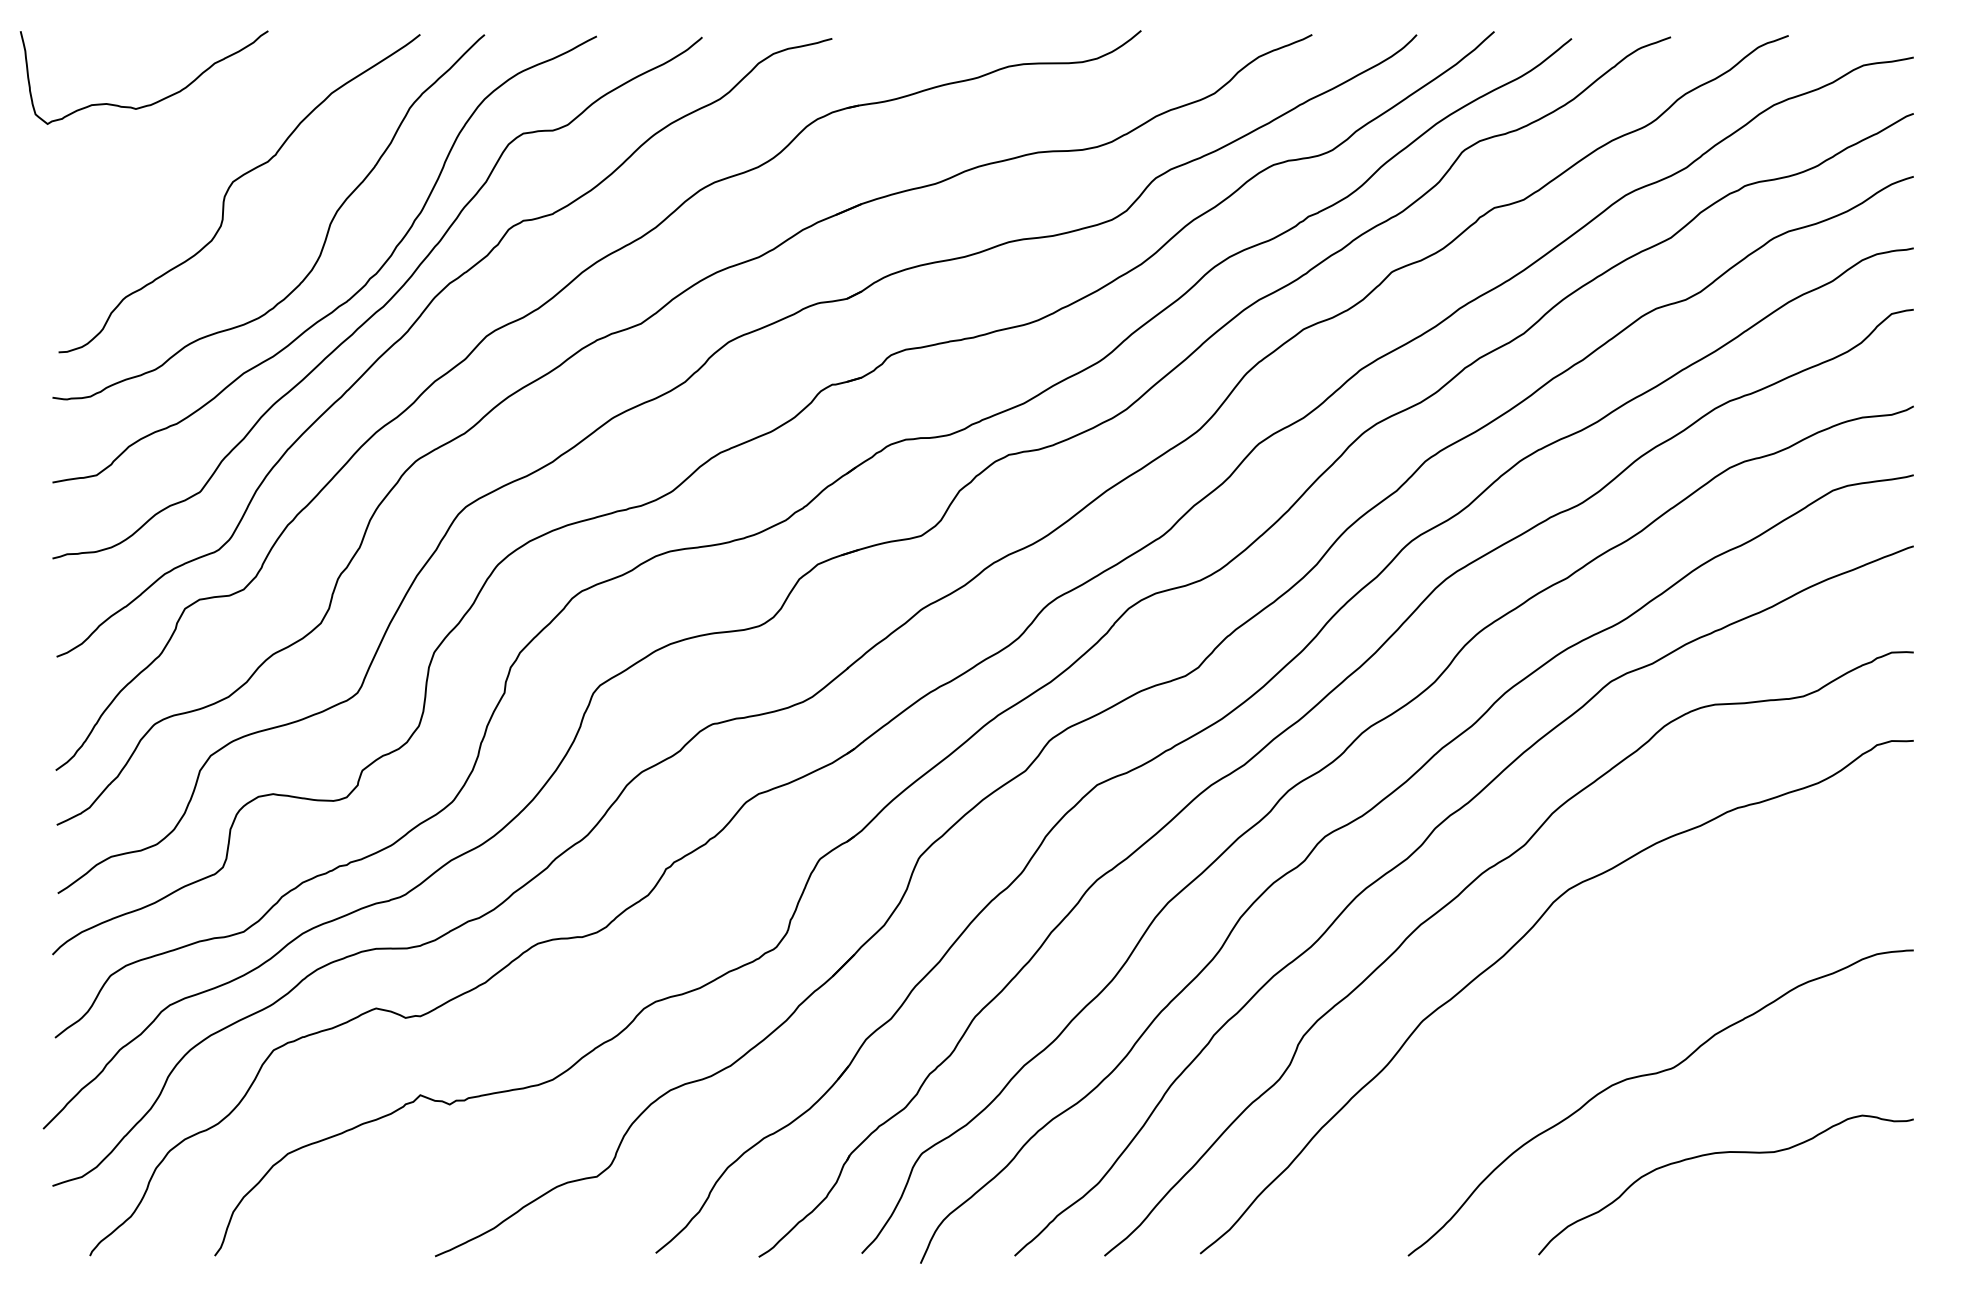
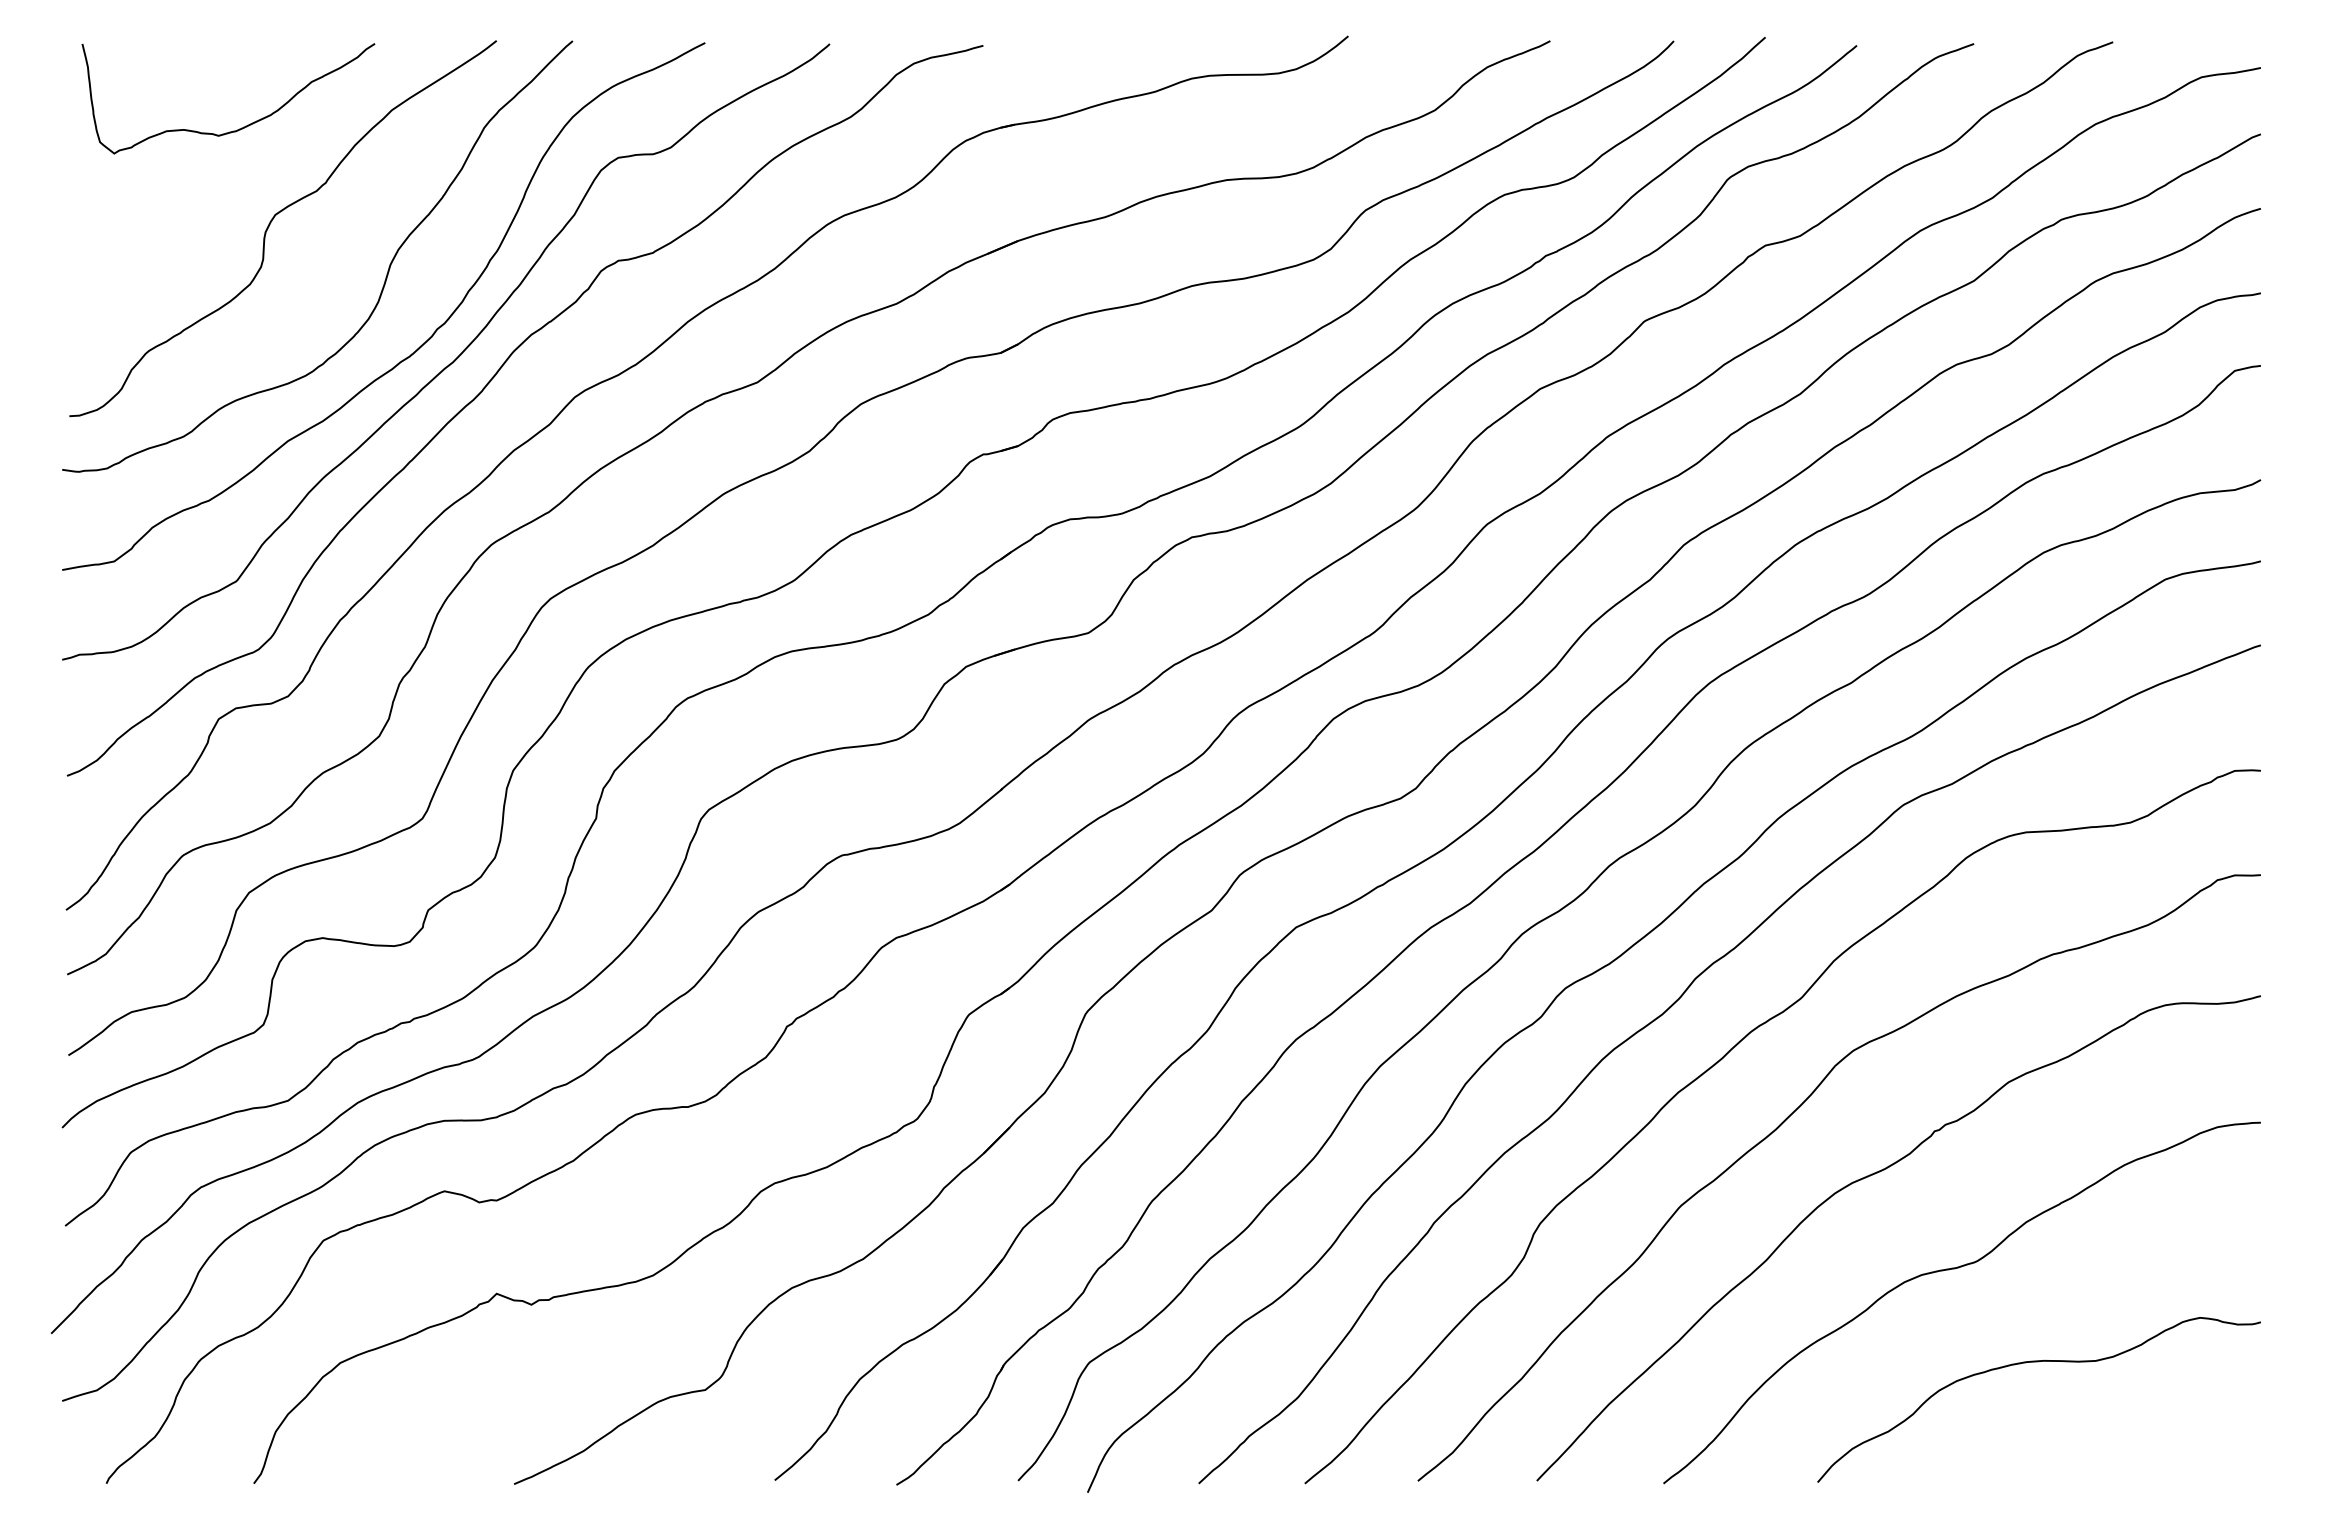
curve: (153, 102) -> (239, 128), moved
curve: (1587, 994) -> (1875, 1174), added

